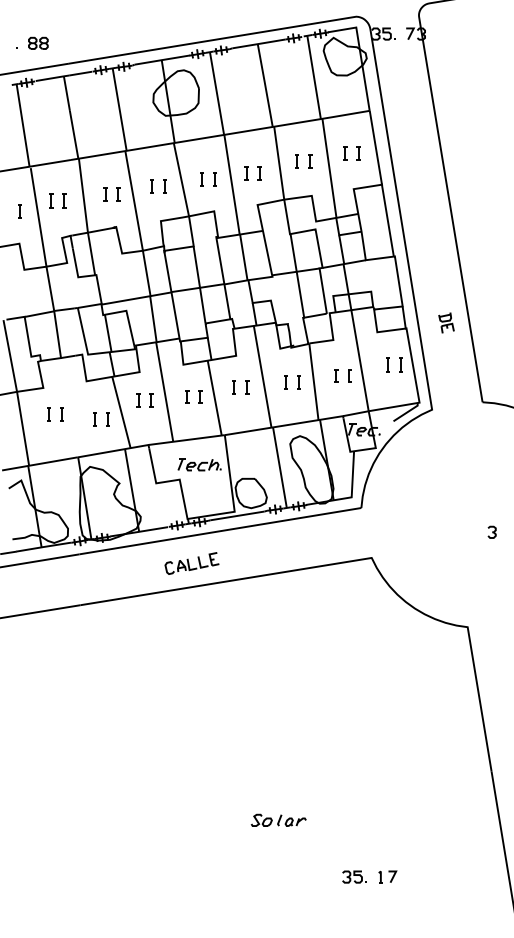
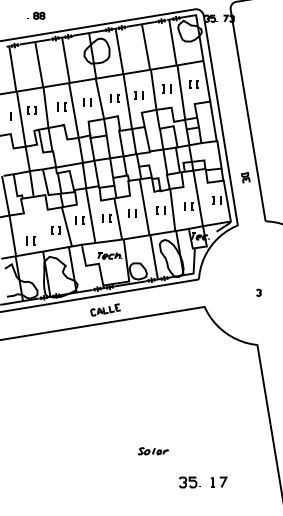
part: (33, 42) -> (36, 15), moved
part: (55, 413) -> (30, 240), moved
part: (491, 531) -> (258, 292), moved
part: (369, 877) -> (203, 482), size x1.6

